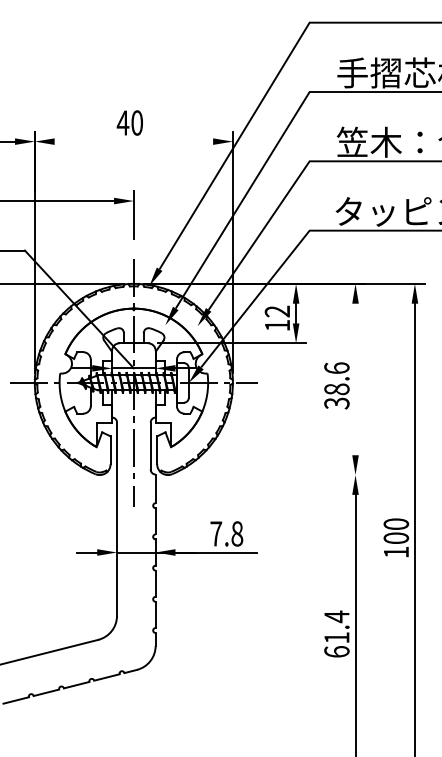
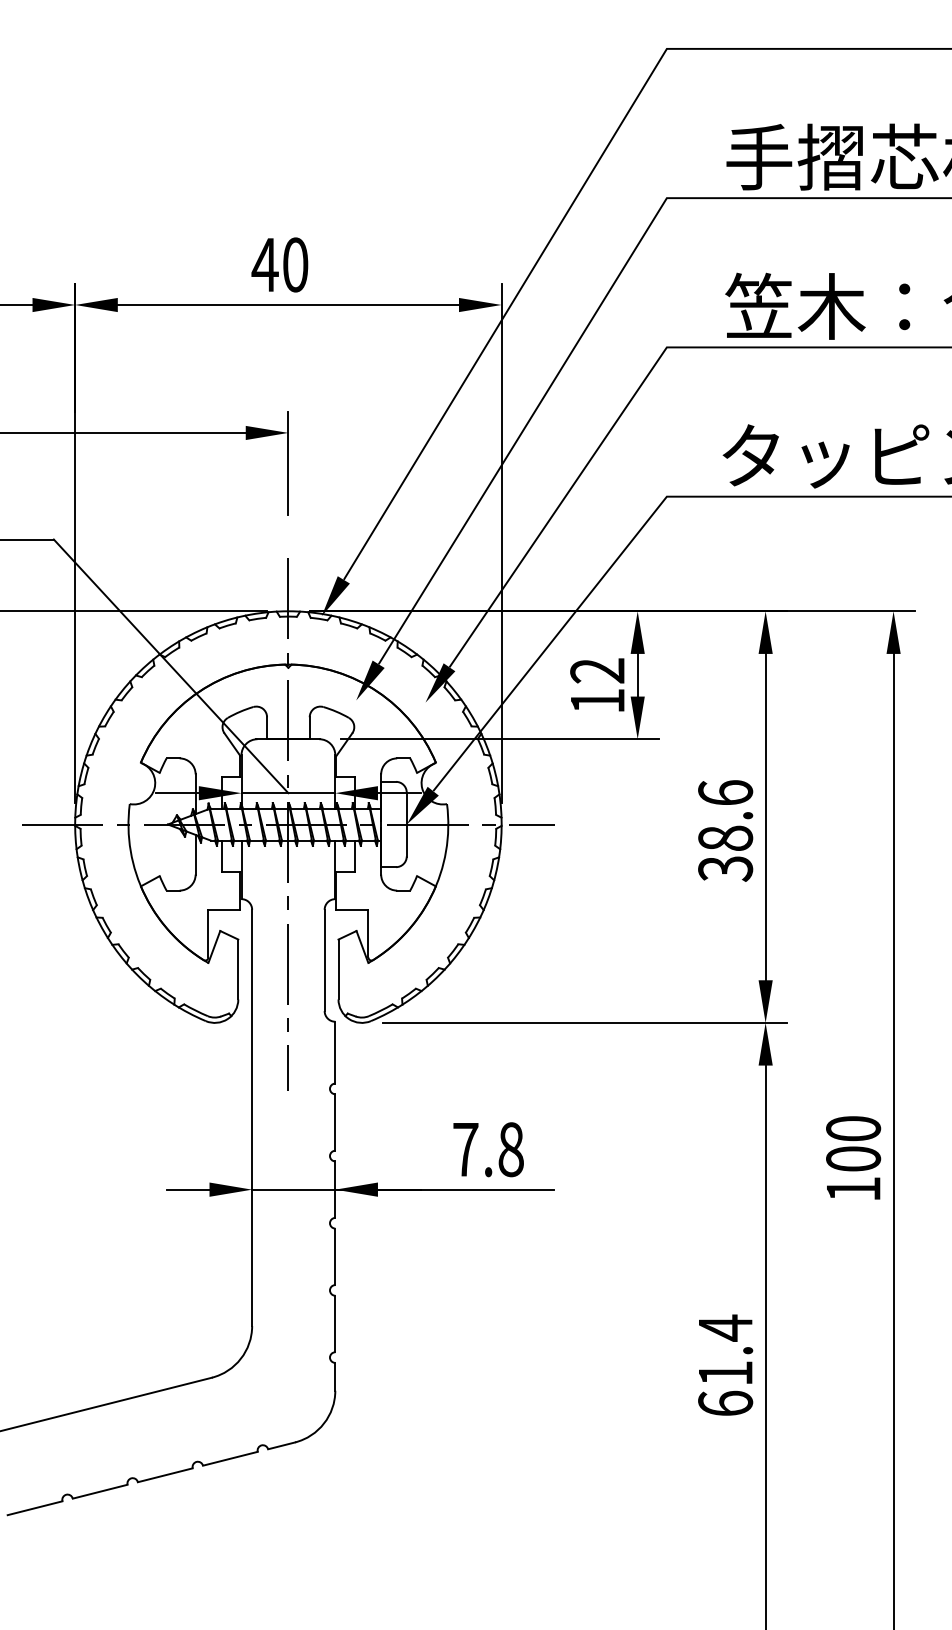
line: (133, 141) -> (287, 304), added
line: (355, 379) -> (765, 817), added
line: (271, 475) -> (584, 1023), added

